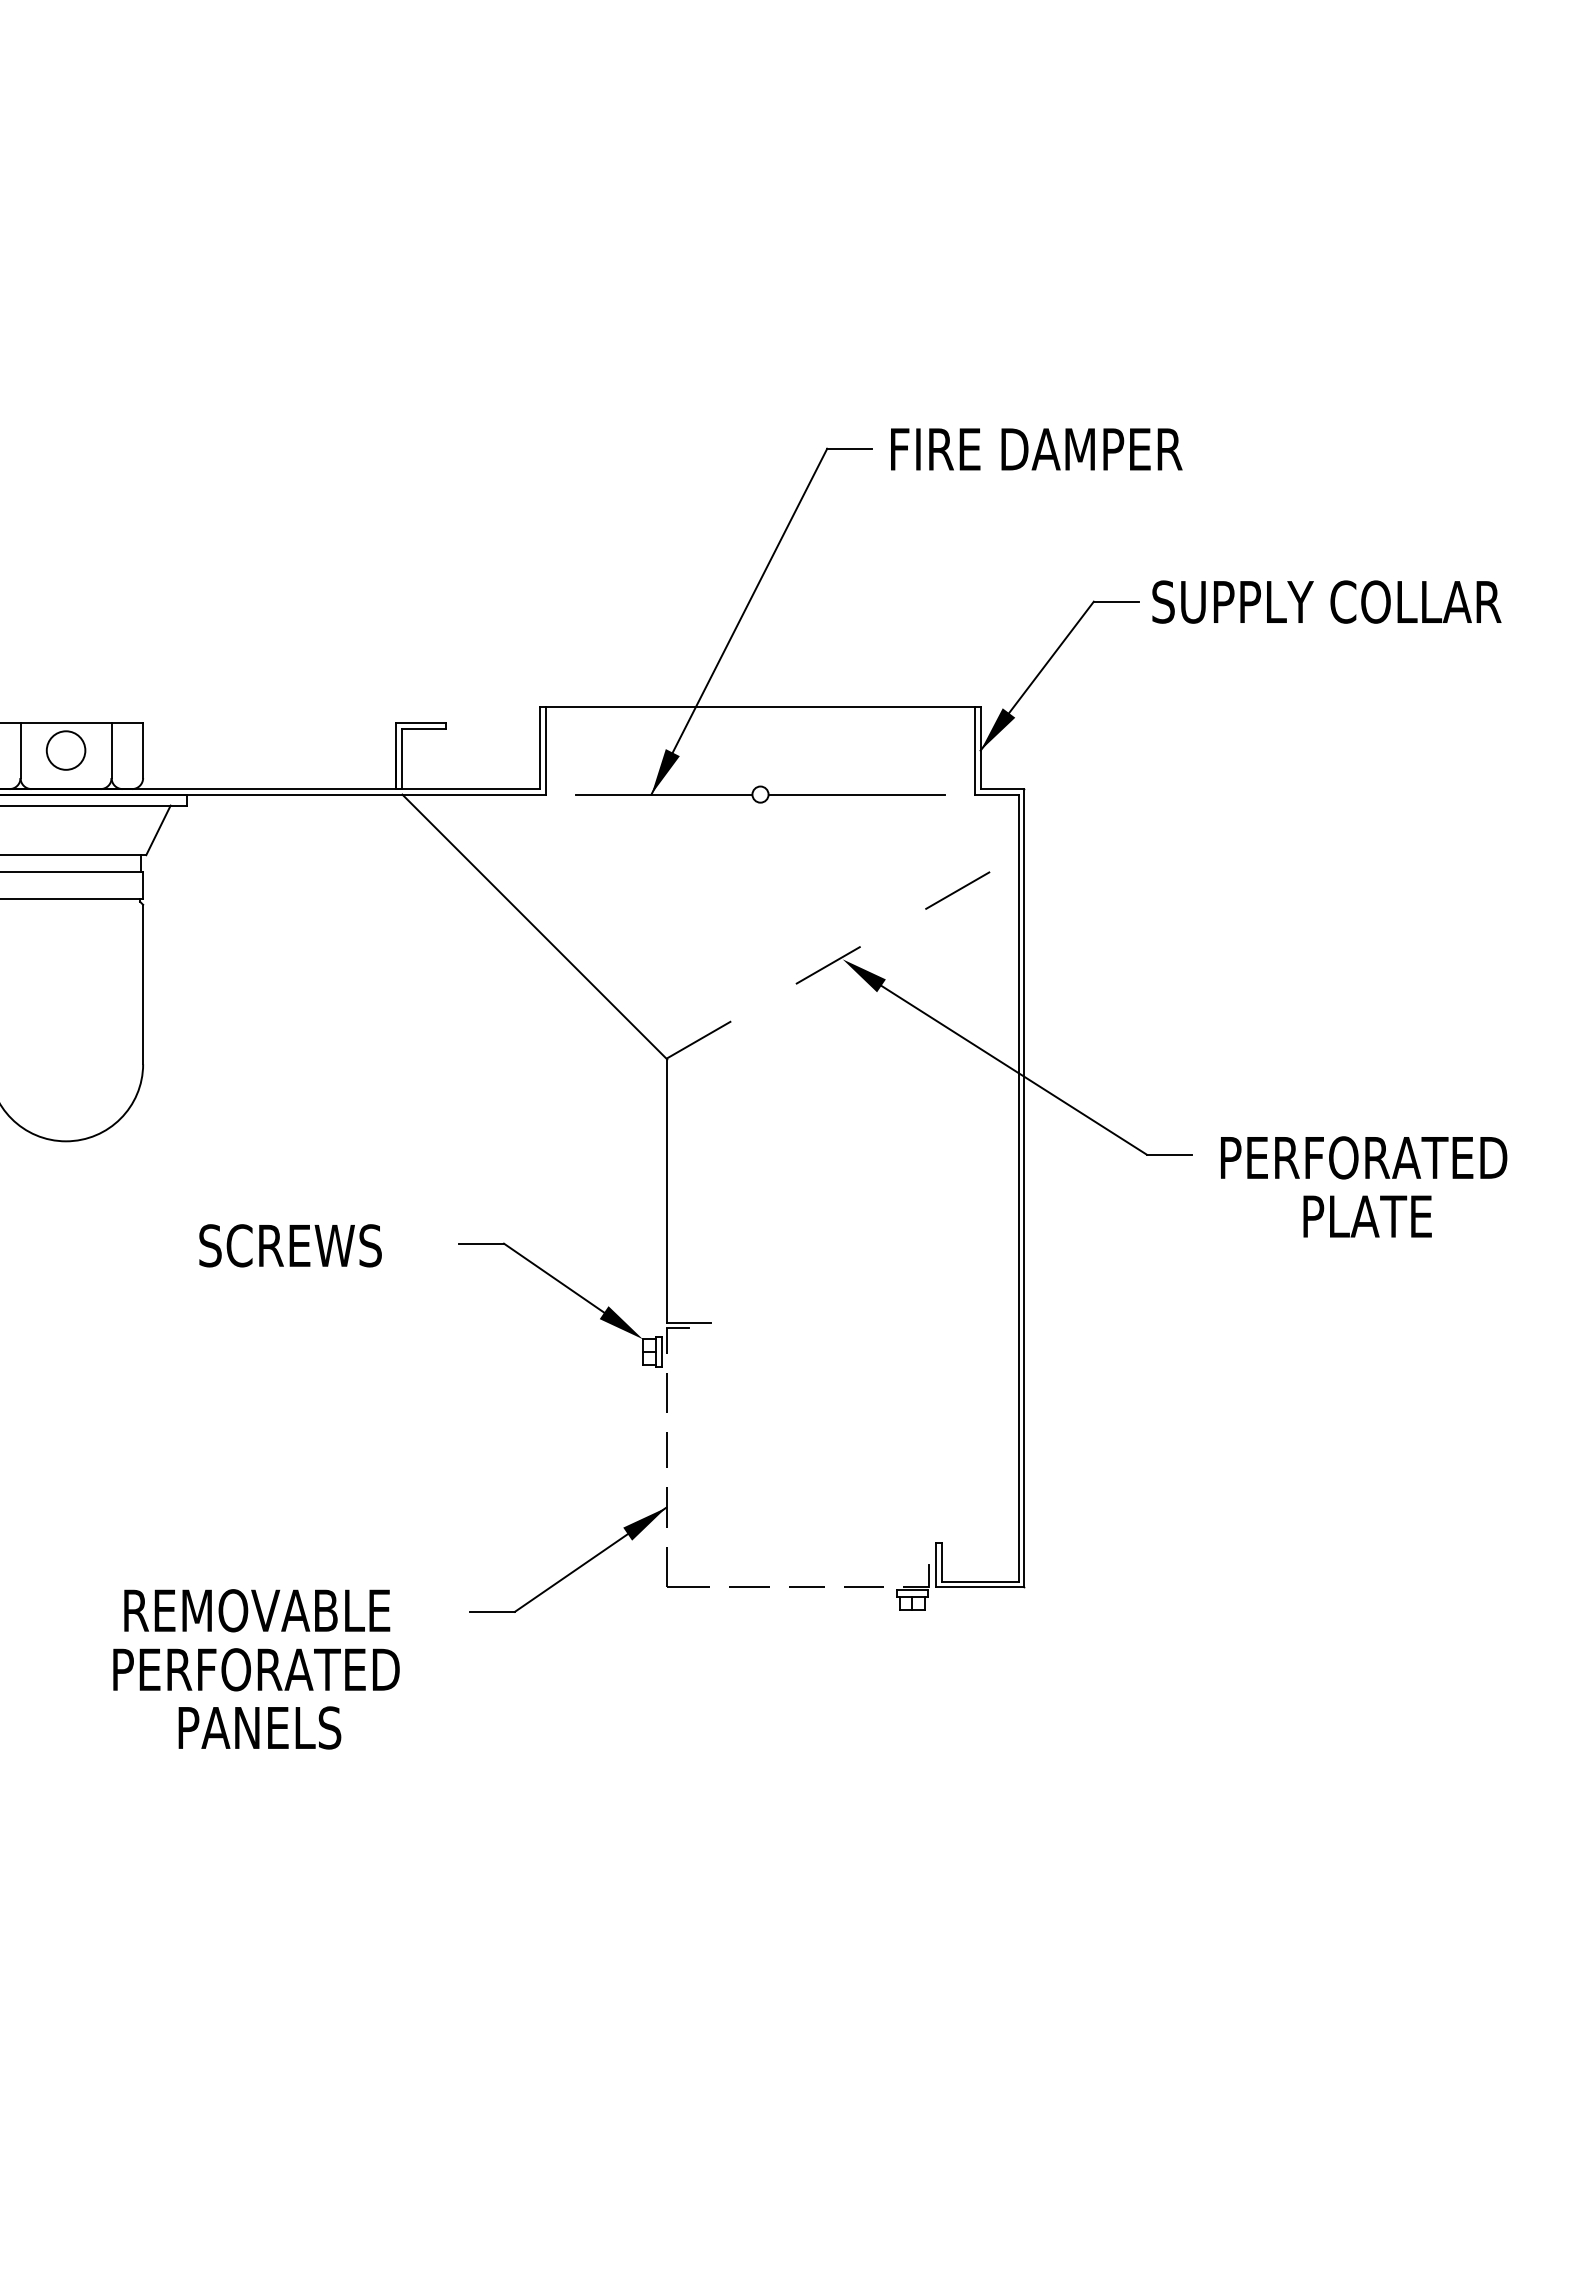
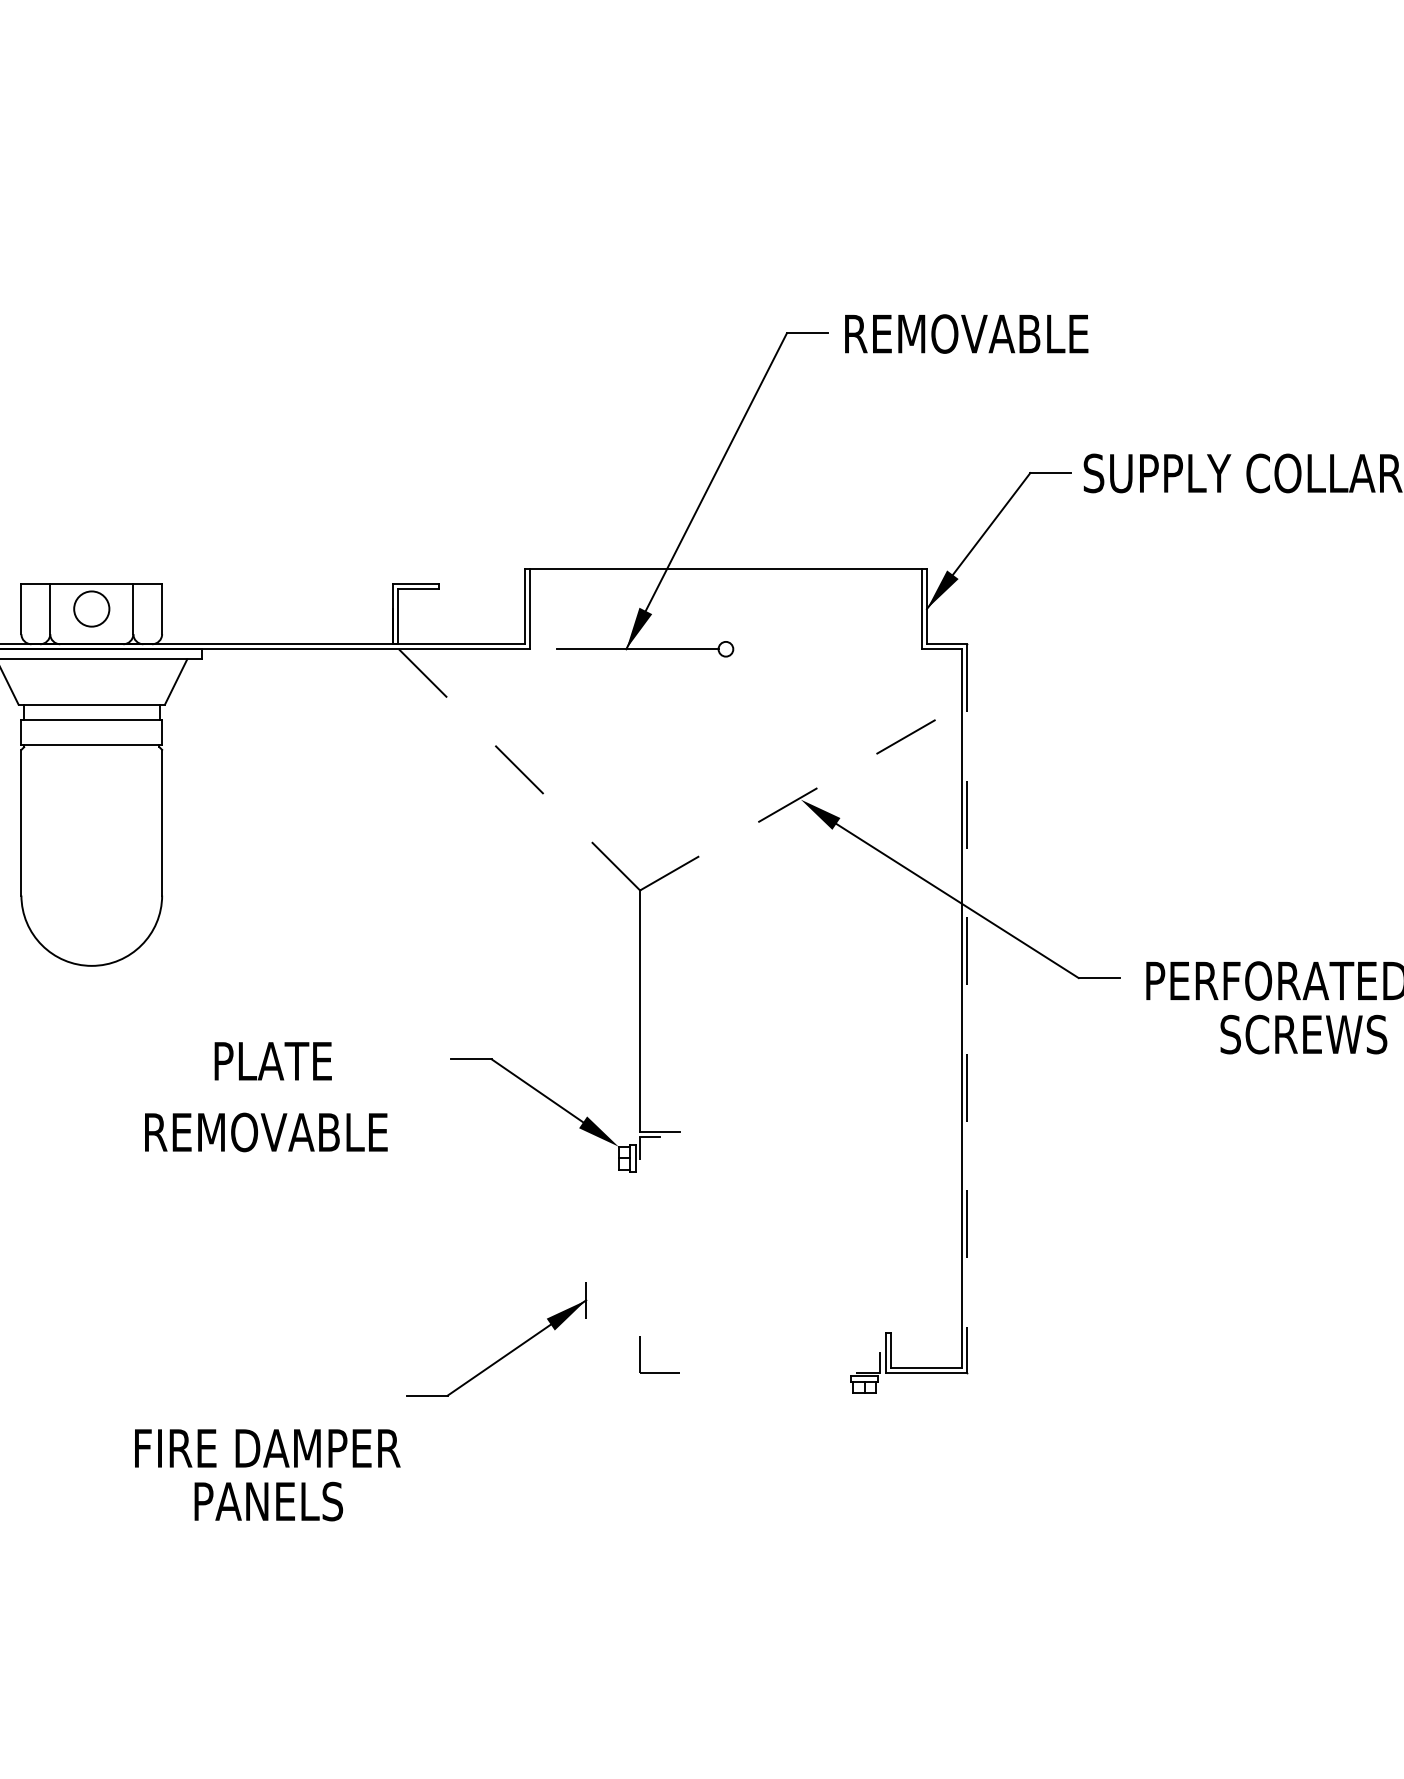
text: (1038, 449) -> (979, 334), FIRE DAMPER -> REMOVABLE
line: (856, 794) -> (813, 649), removed
line: (534, 926) -> (519, 769), solid -> dashed
line: (1024, 1188) -> (967, 1008), solid -> dashed
text: (1393, 1216) -> (1303, 1034), PLATE -> SCREWS
text: (290, 1245) -> (296, 1061), SCREWS -> PLATE
line: (666, 1393) -> (640, 1196), removed
line: (666, 1450) -> (640, 1248), removed
part: (581, 1564) -> (508, 1352), moved
line: (863, 1586) -> (819, 1372), removed
line: (749, 1587) -> (715, 1373), removed
line: (806, 1587) -> (767, 1373), removed
text: (257, 1610) -> (266, 1132), moved
text: (260, 1669) -> (269, 1448), PERFORATED -> FIRE DAMPER

